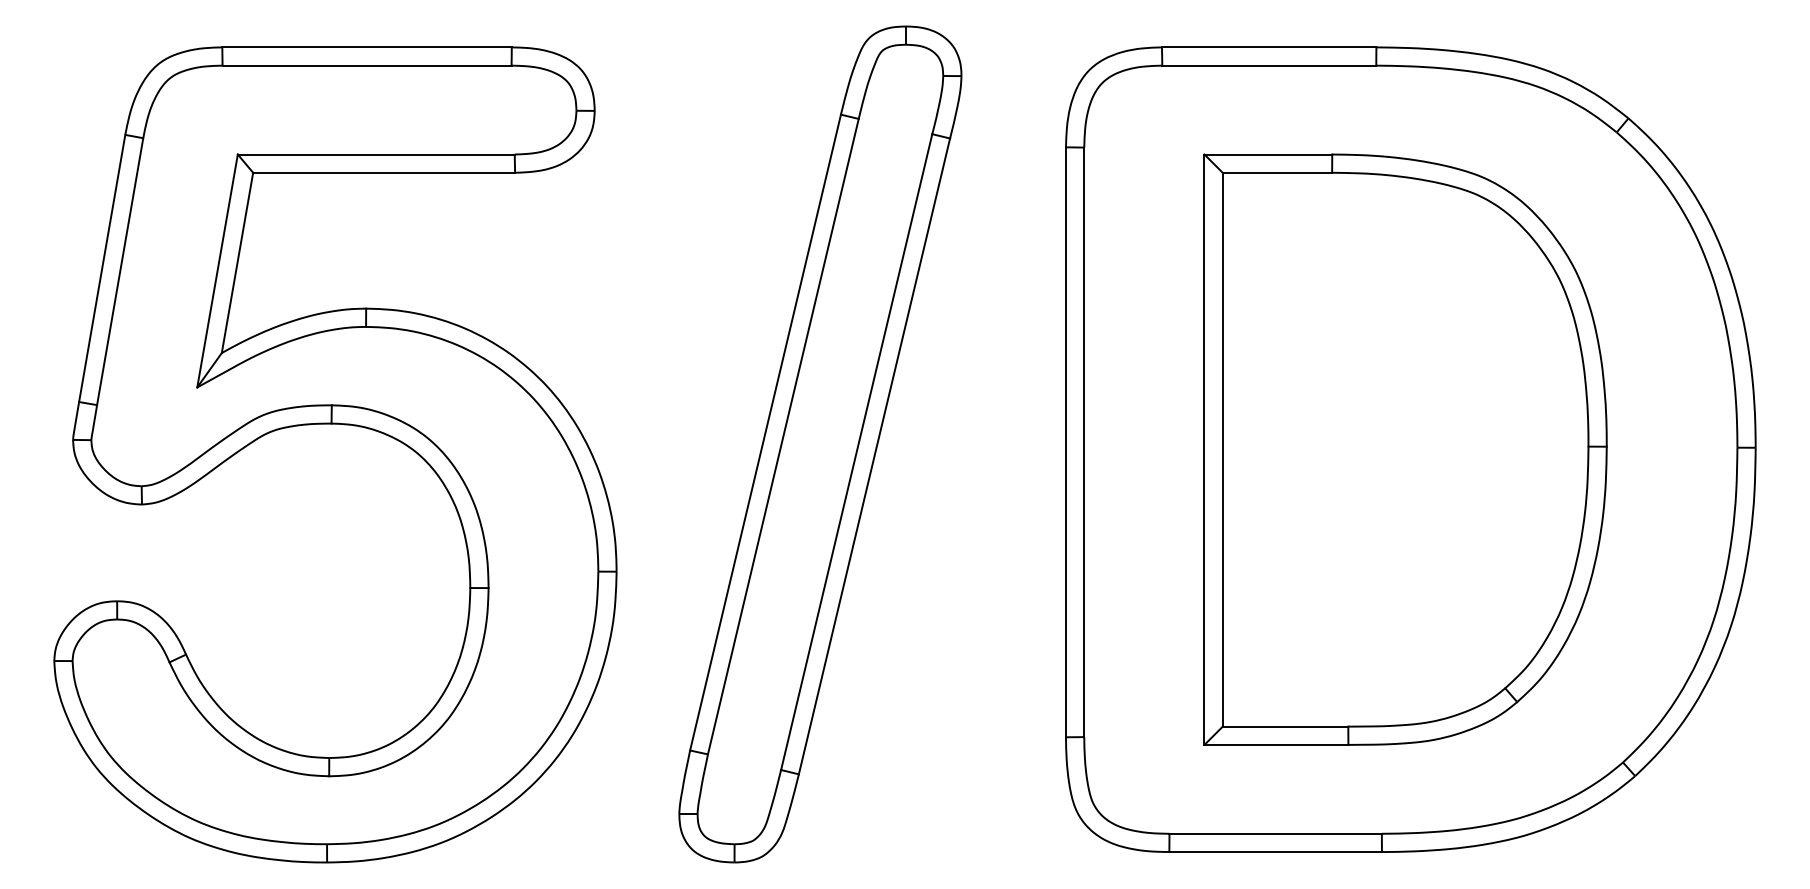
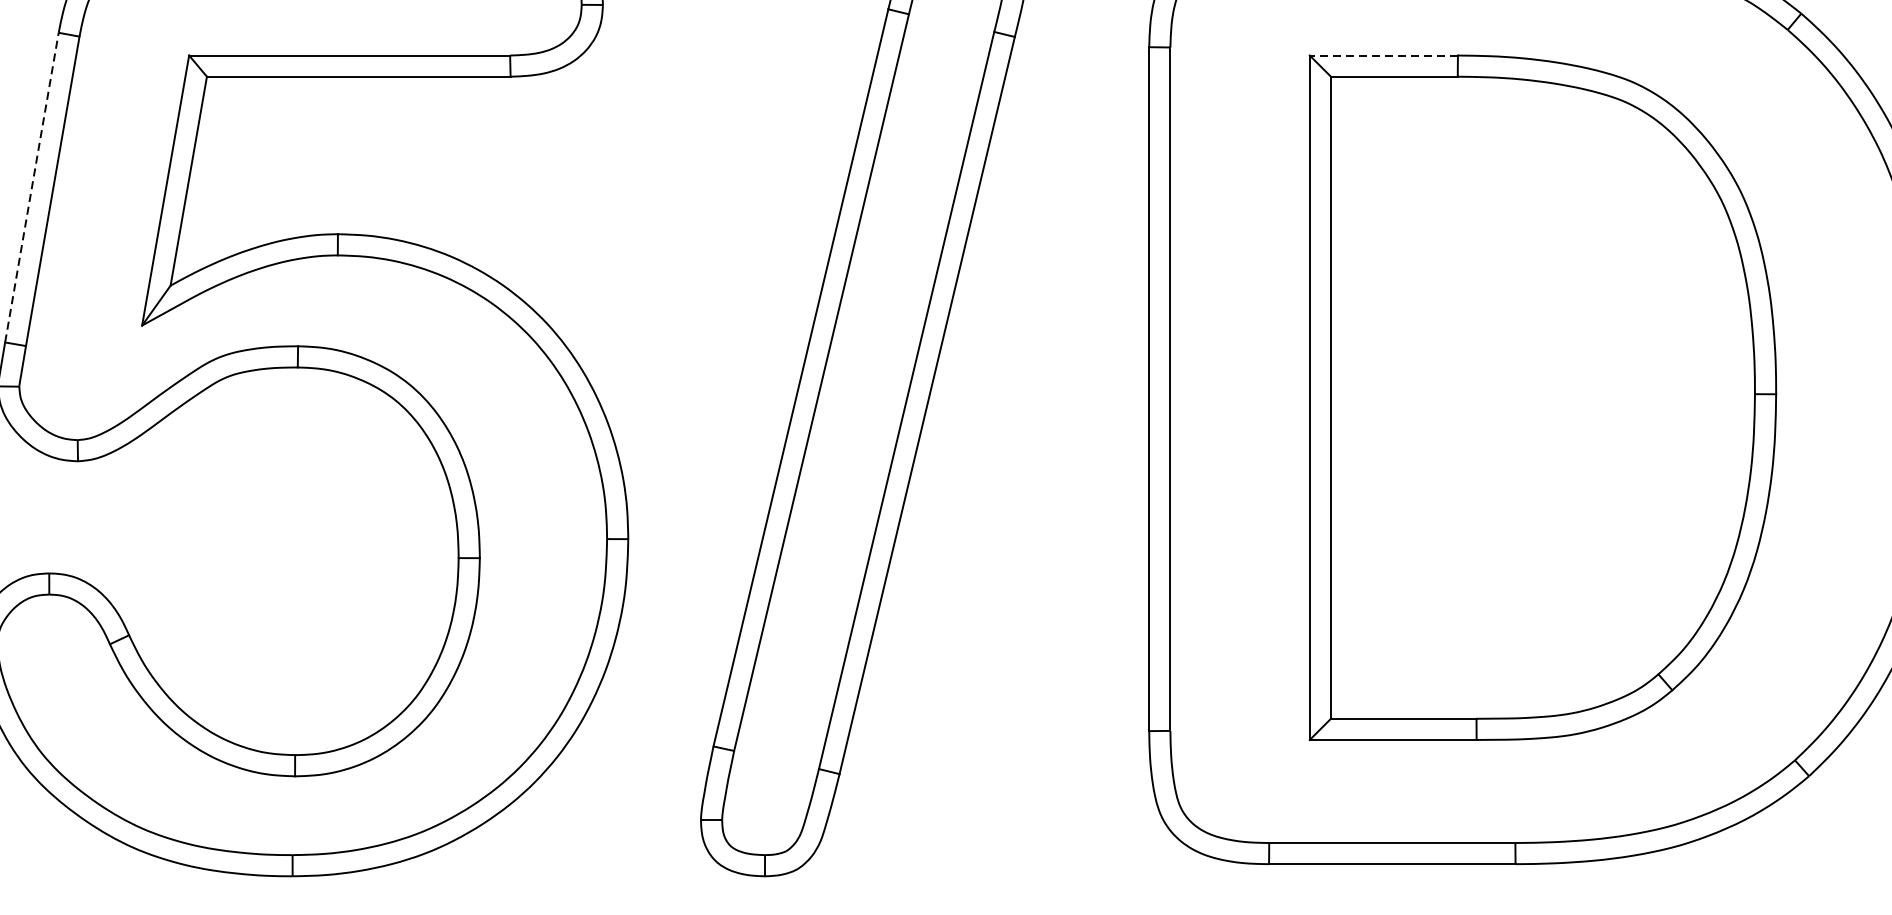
line: (1268, 154) -> (1384, 55), solid -> dashed
line: (102, 268) -> (32, 187), solid -> dashed

